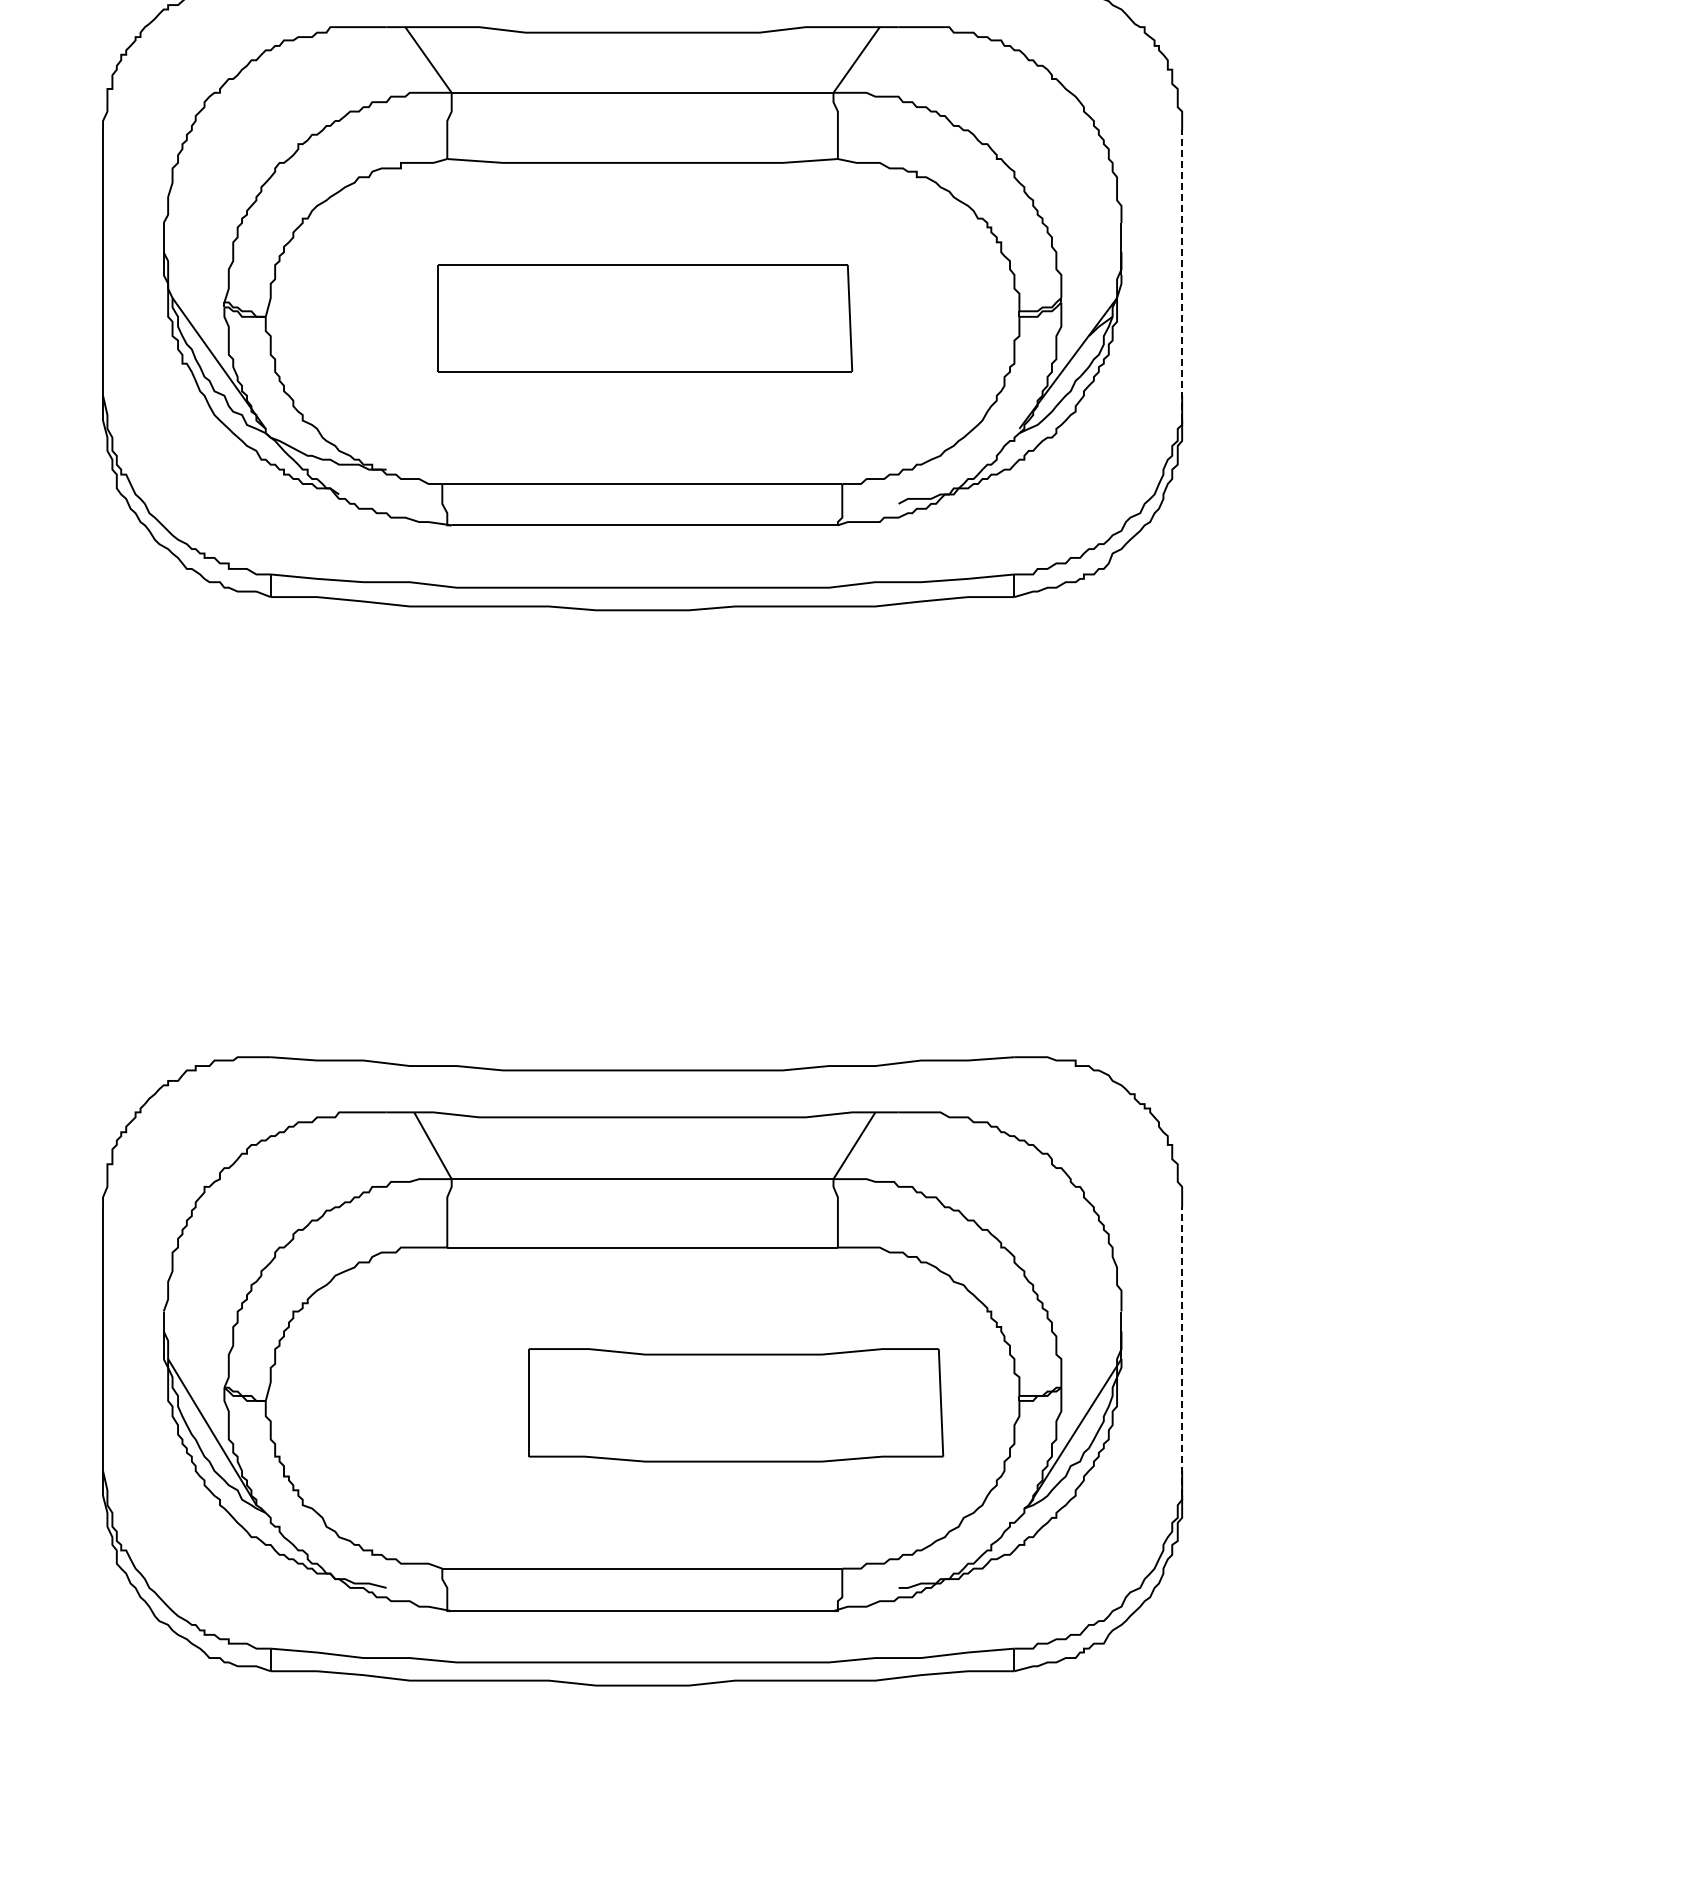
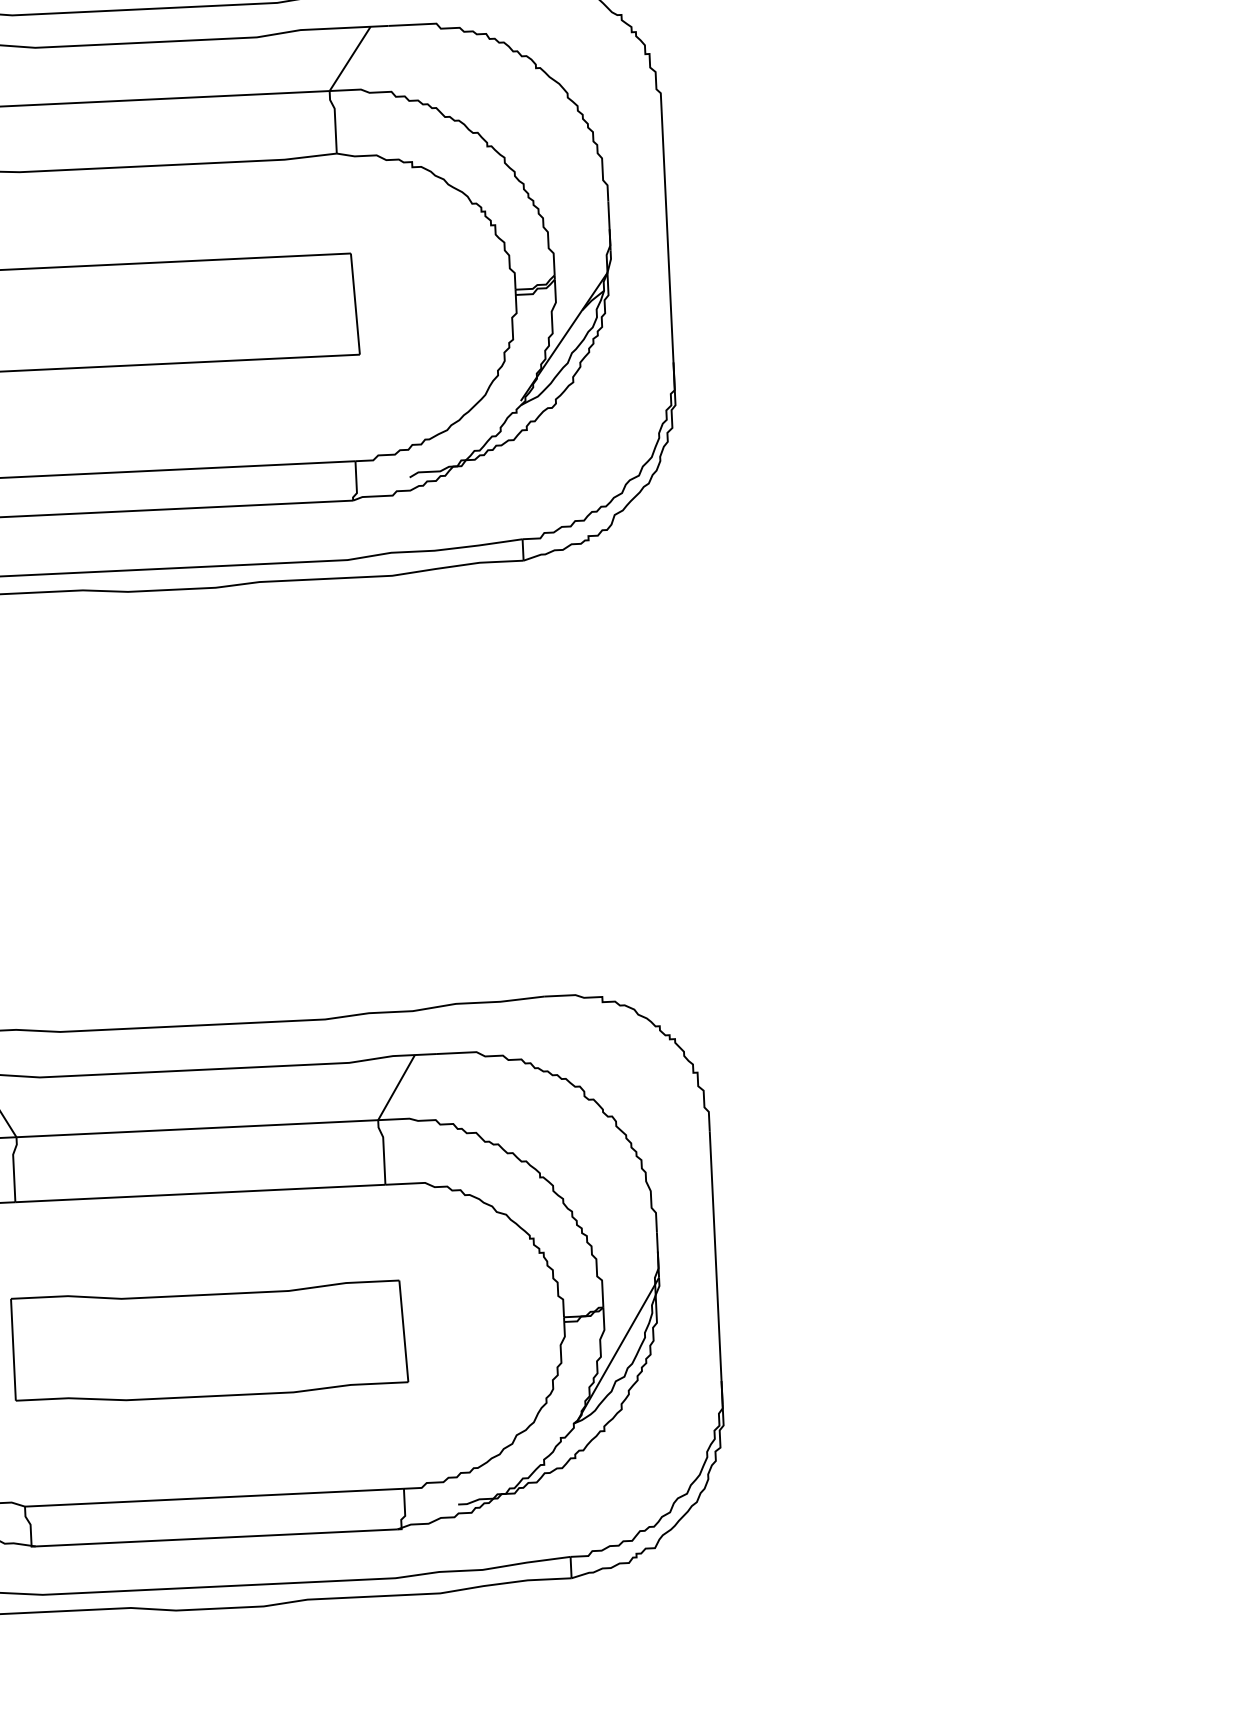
line: (1182, 274) -> (668, 247), dashed -> solid
line: (1182, 1351) -> (716, 1267), dashed -> solid
part: (736, 1405) -> (210, 1343), moved

